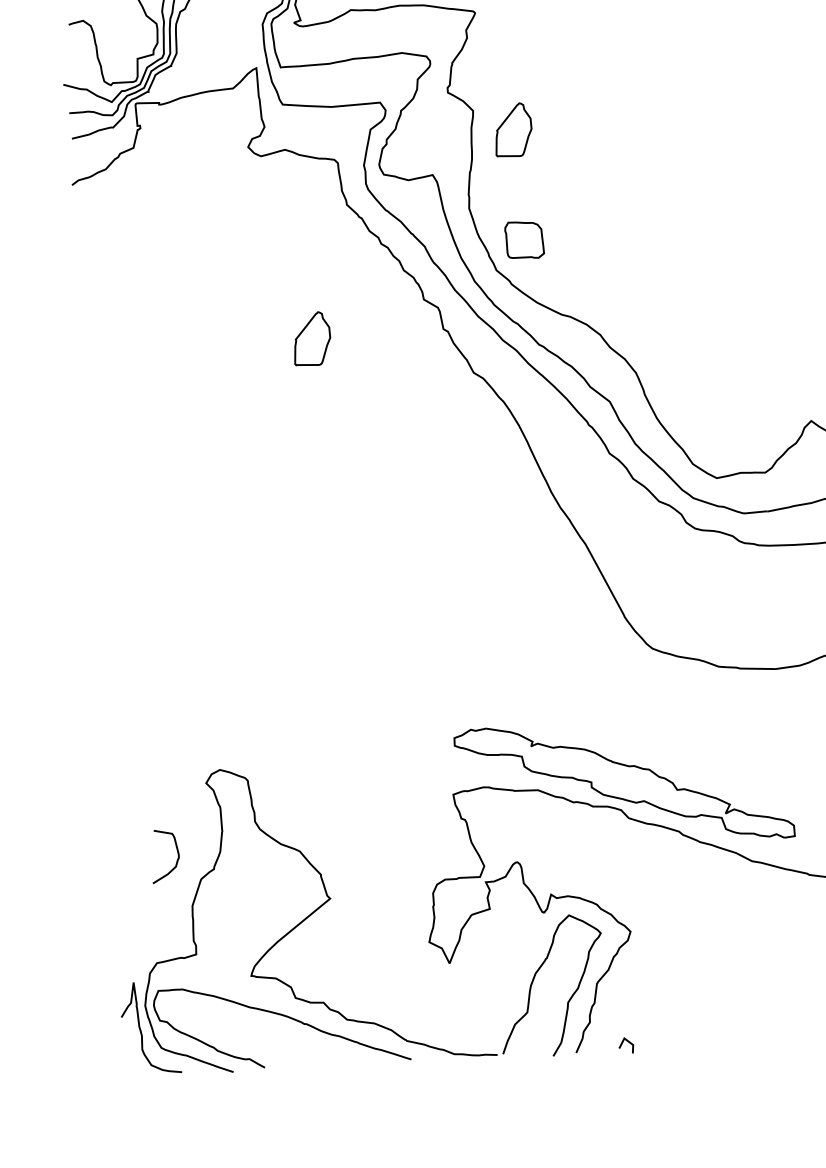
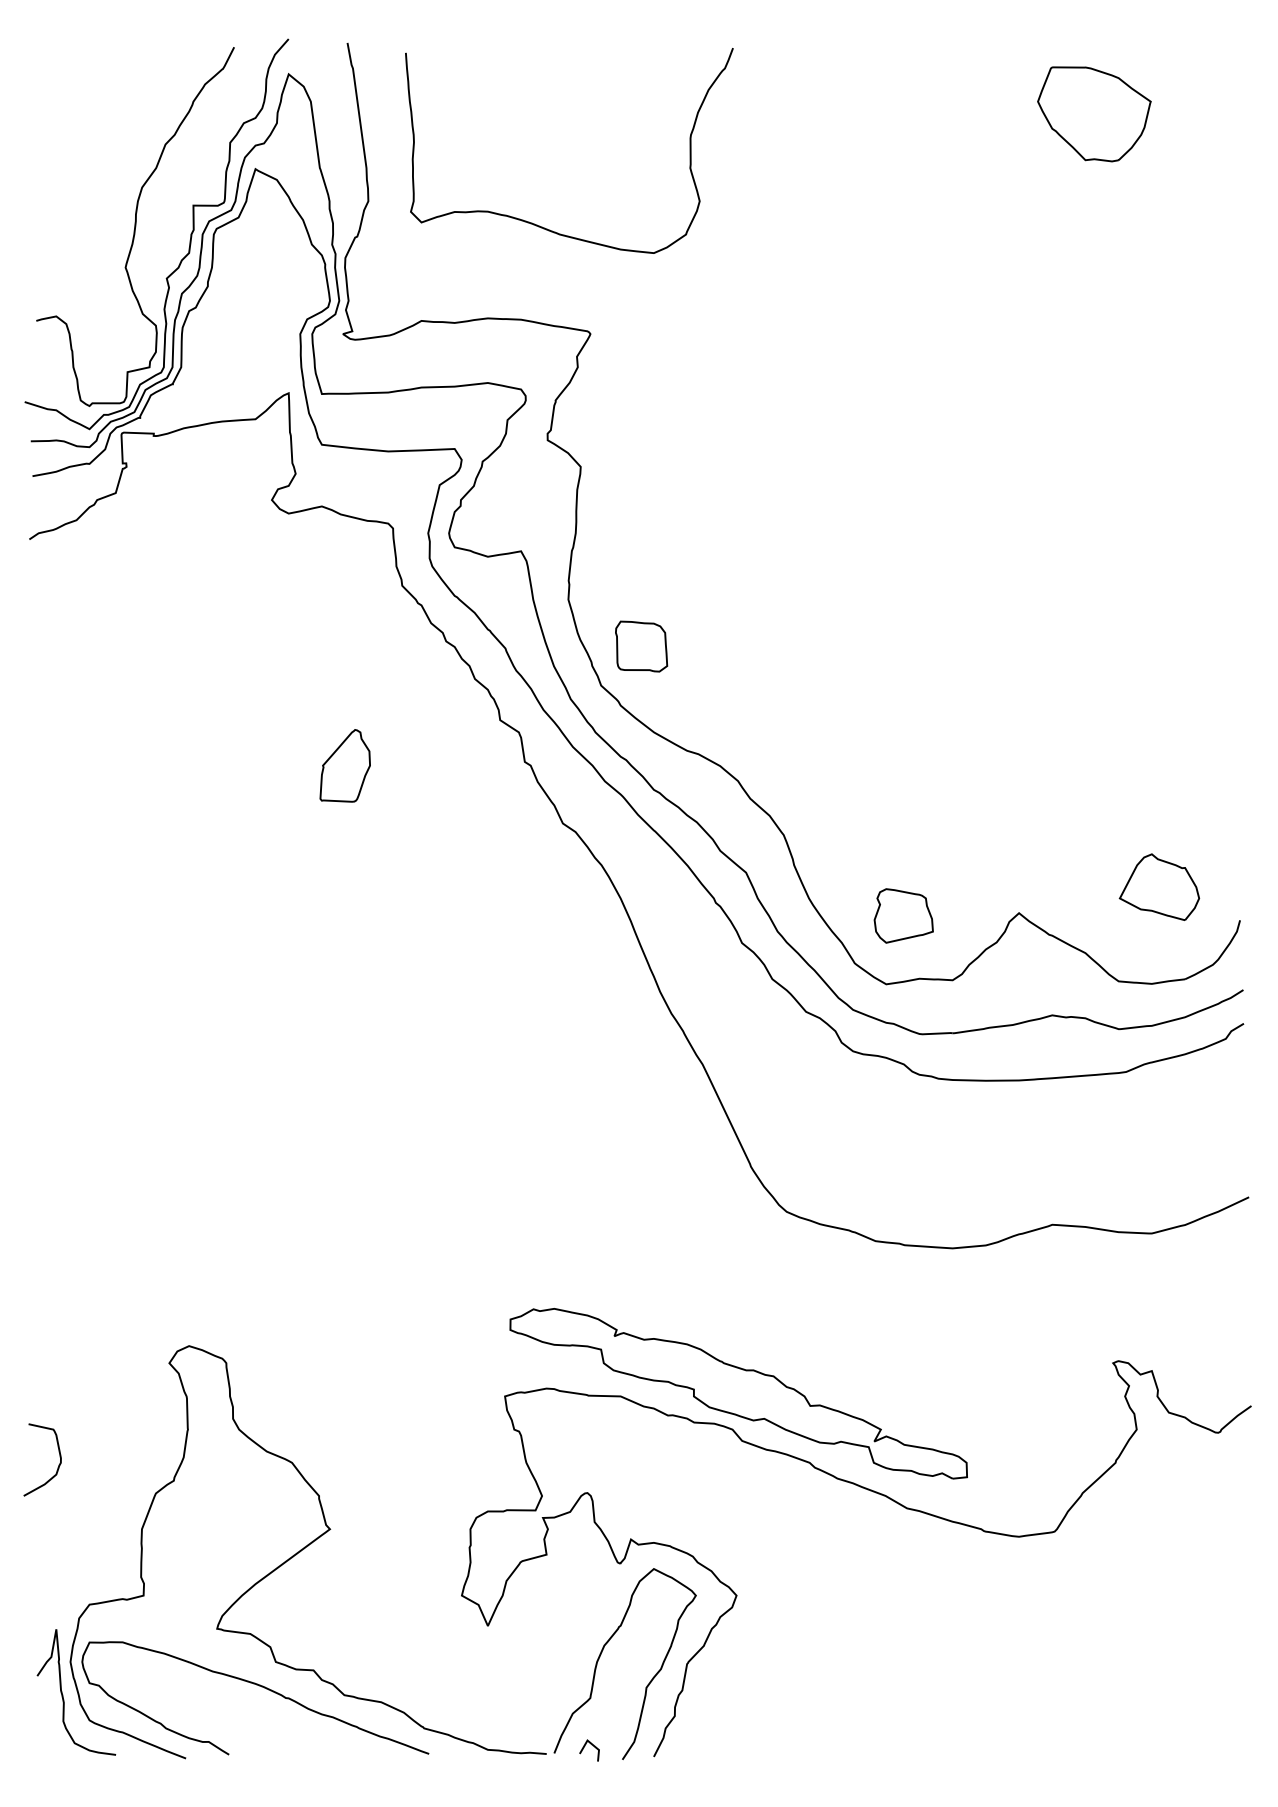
part: (512, 129) -> (633, 495), removed
part: (726, 427) -> (903, 915), added
curve: (177, 859) -> (58, 1464), moved
line: (627, 1041) -> (591, 1745), moved

